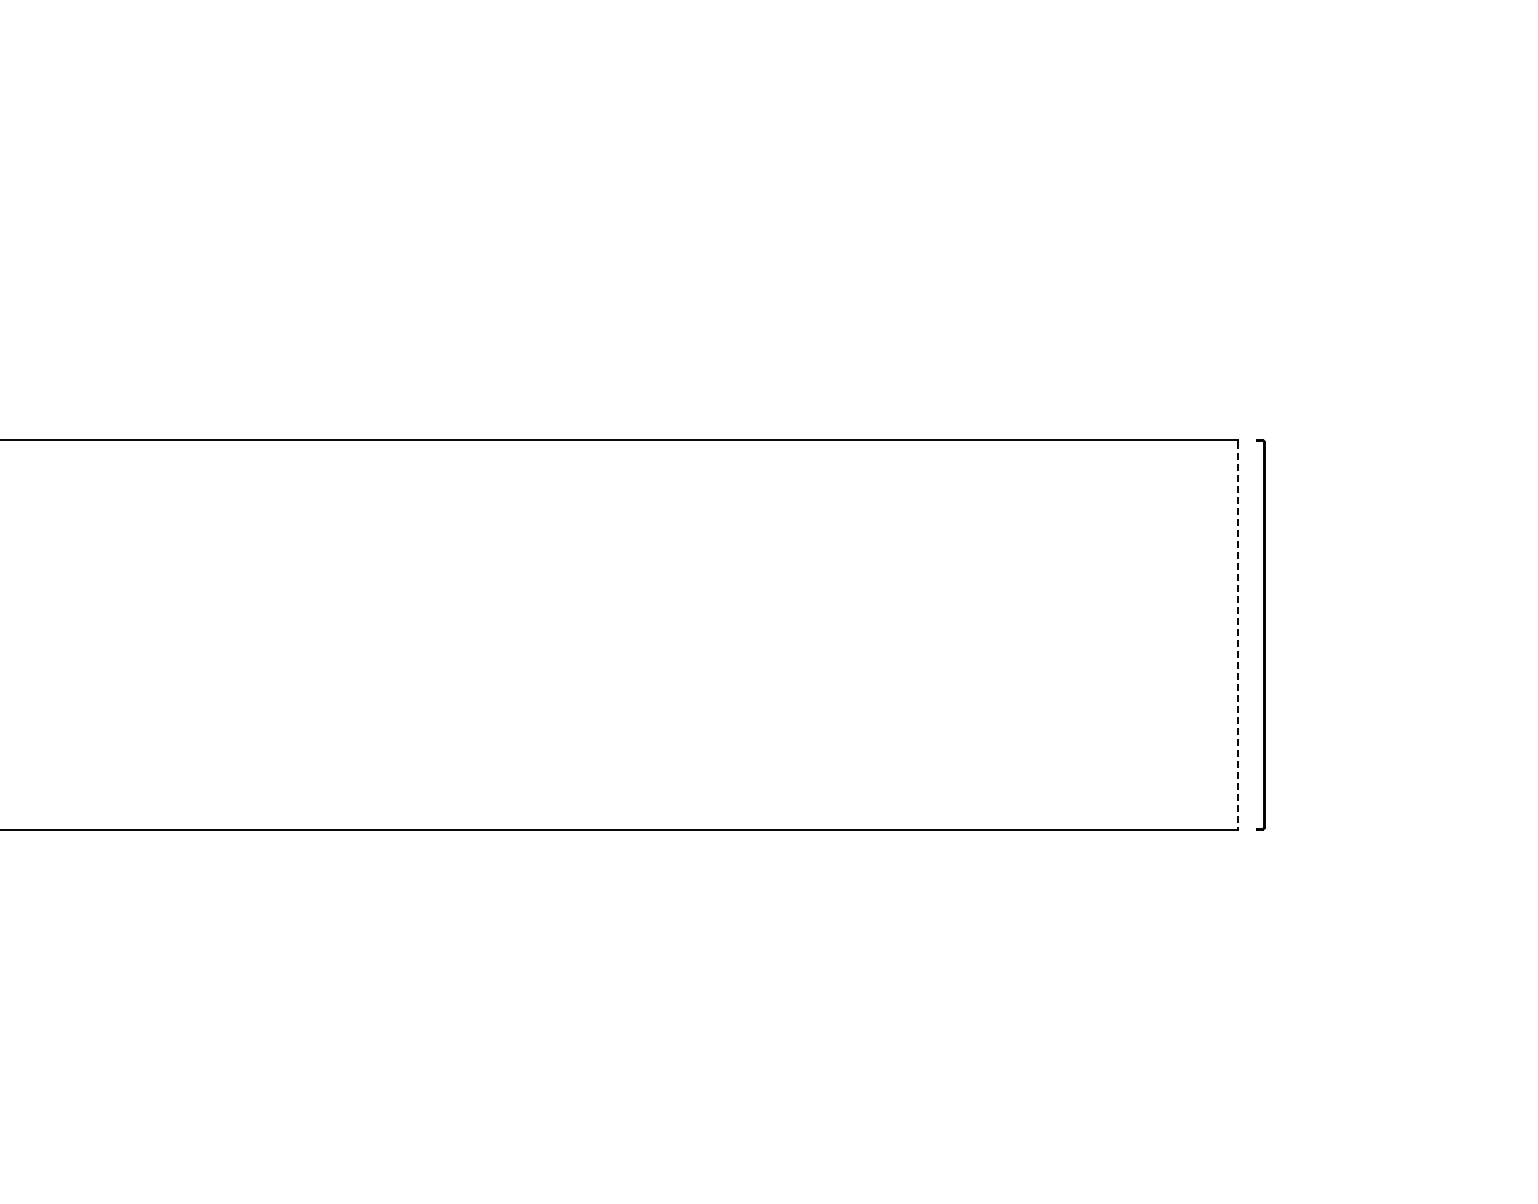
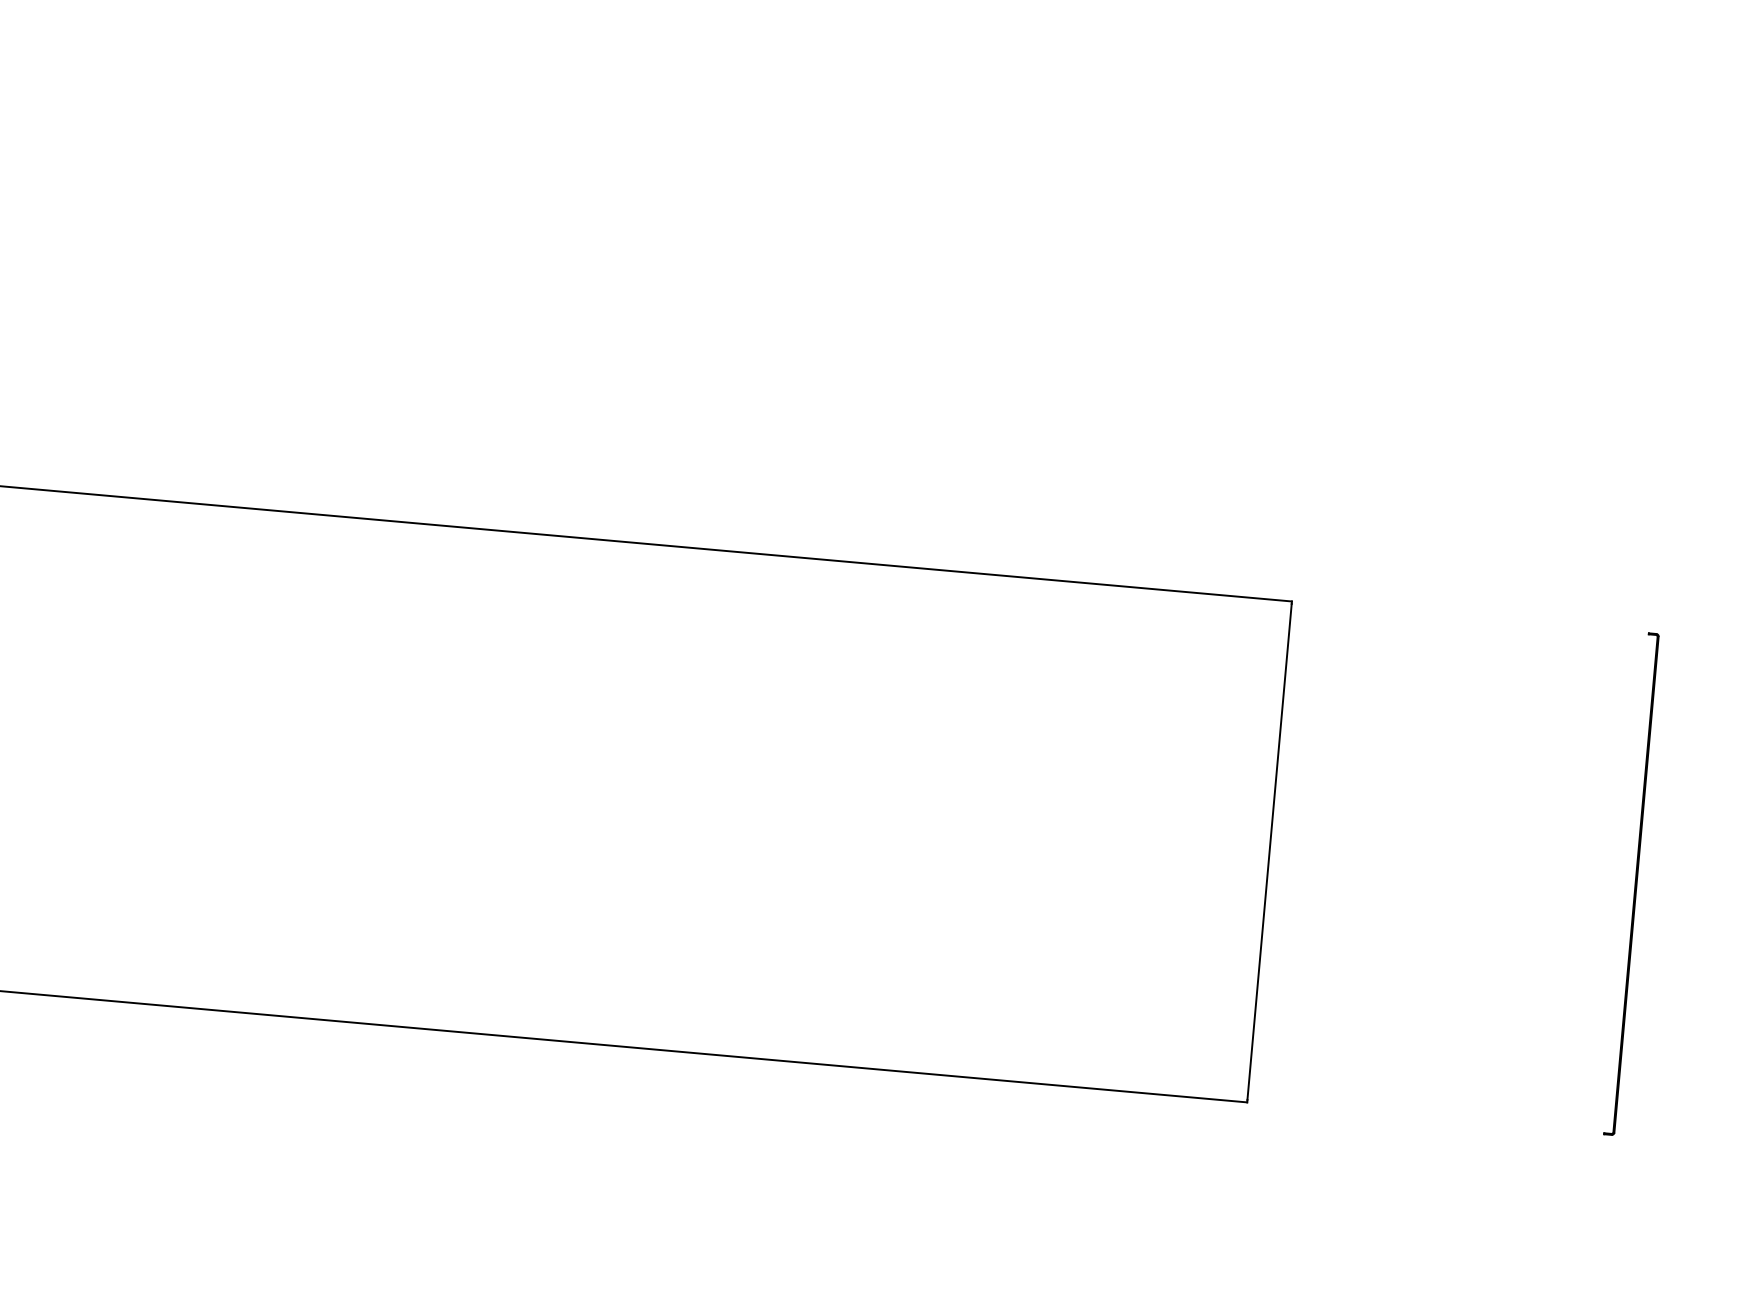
line: (1238, 634) -> (1269, 851), dashed -> solid
part: (1260, 634) -> (1631, 883), moved

